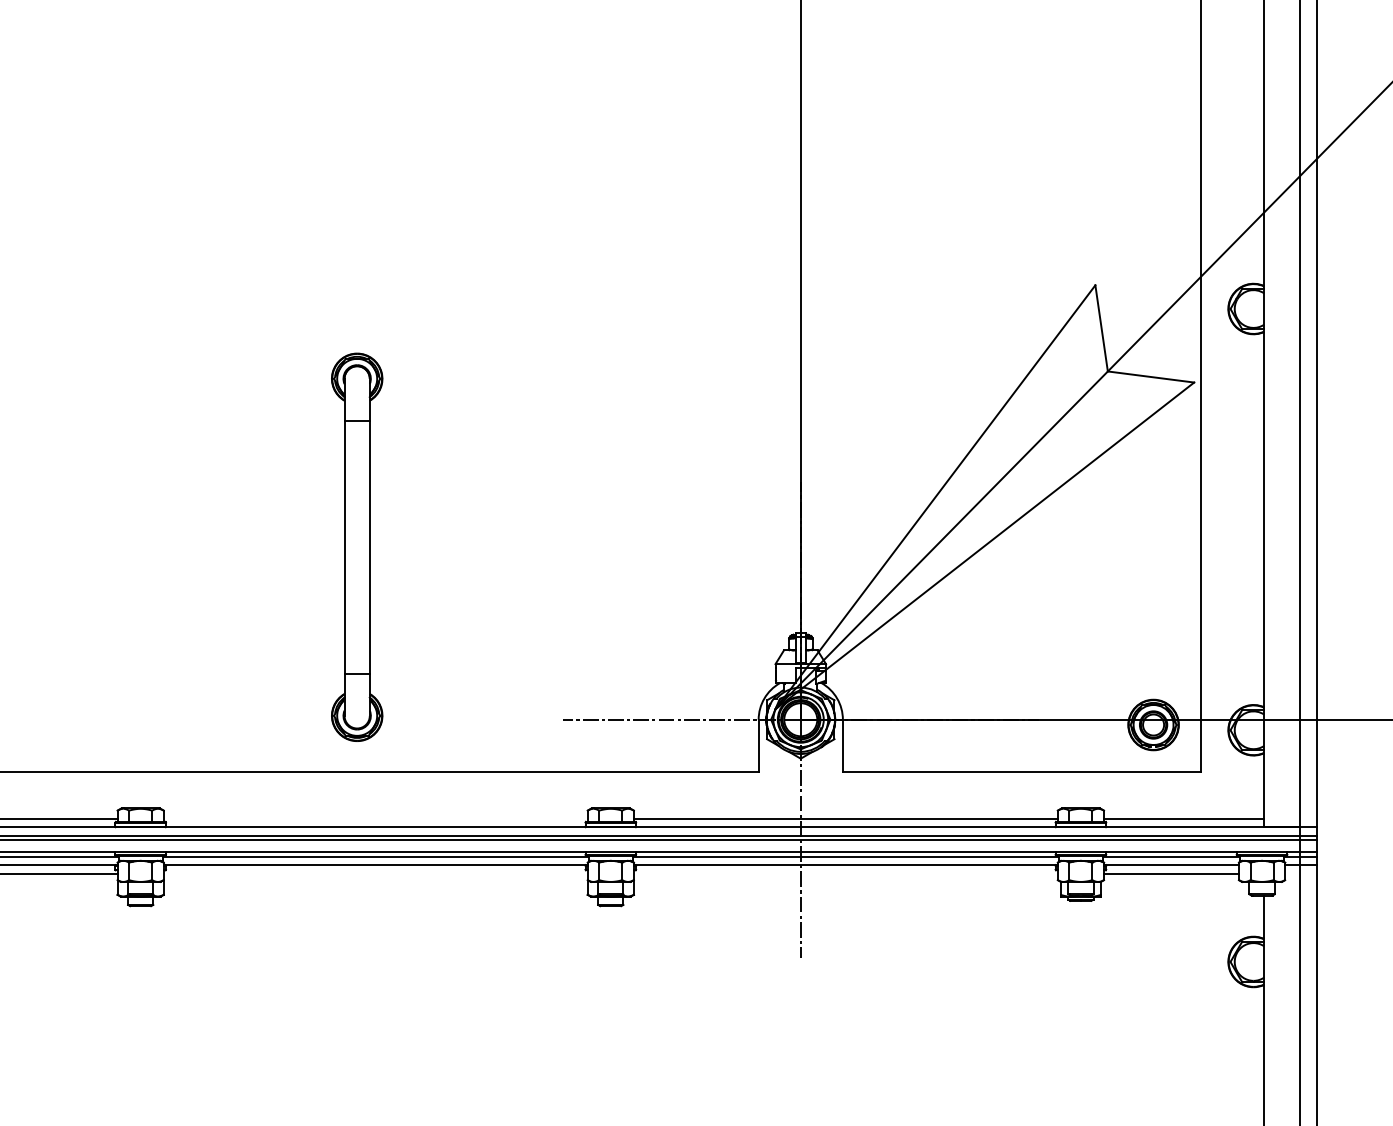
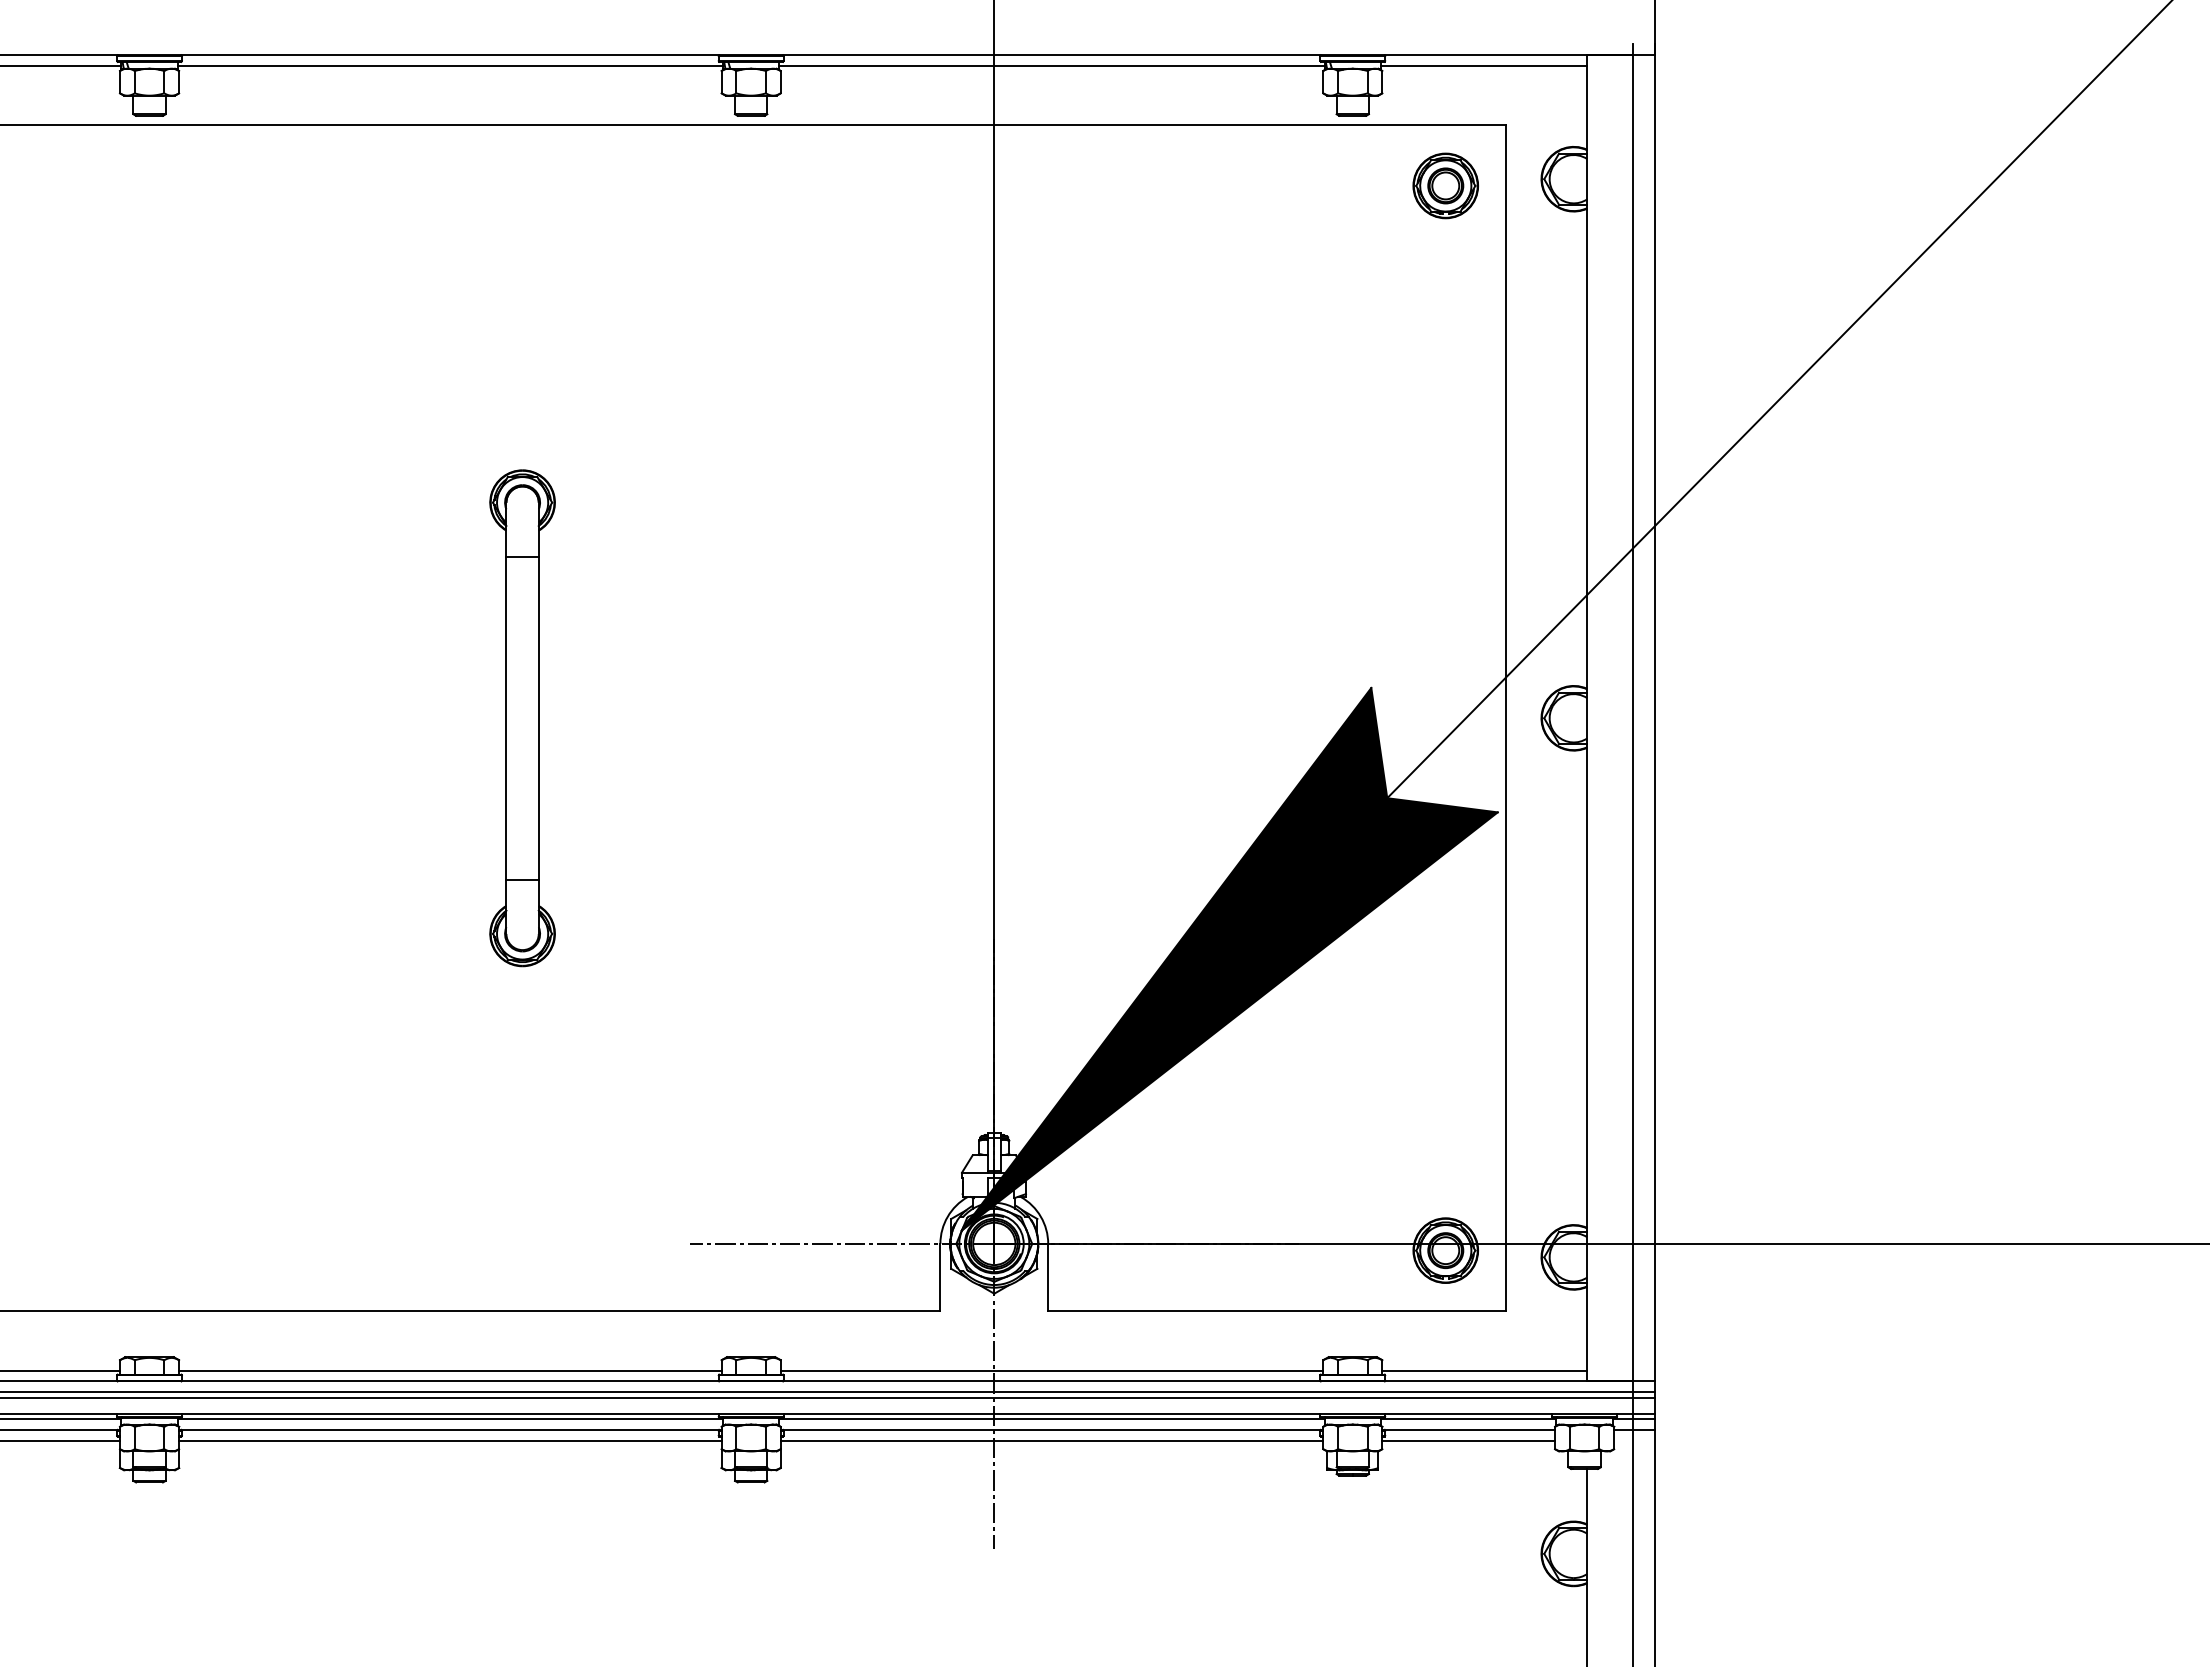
fill: (984, 496) -> (1229, 958), added
part: (357, 547) -> (522, 718), moved
line: (375, 818) -> (450, 1370), added
line: (375, 873) -> (450, 1440), added
line: (845, 873) -> (1051, 1440), added

